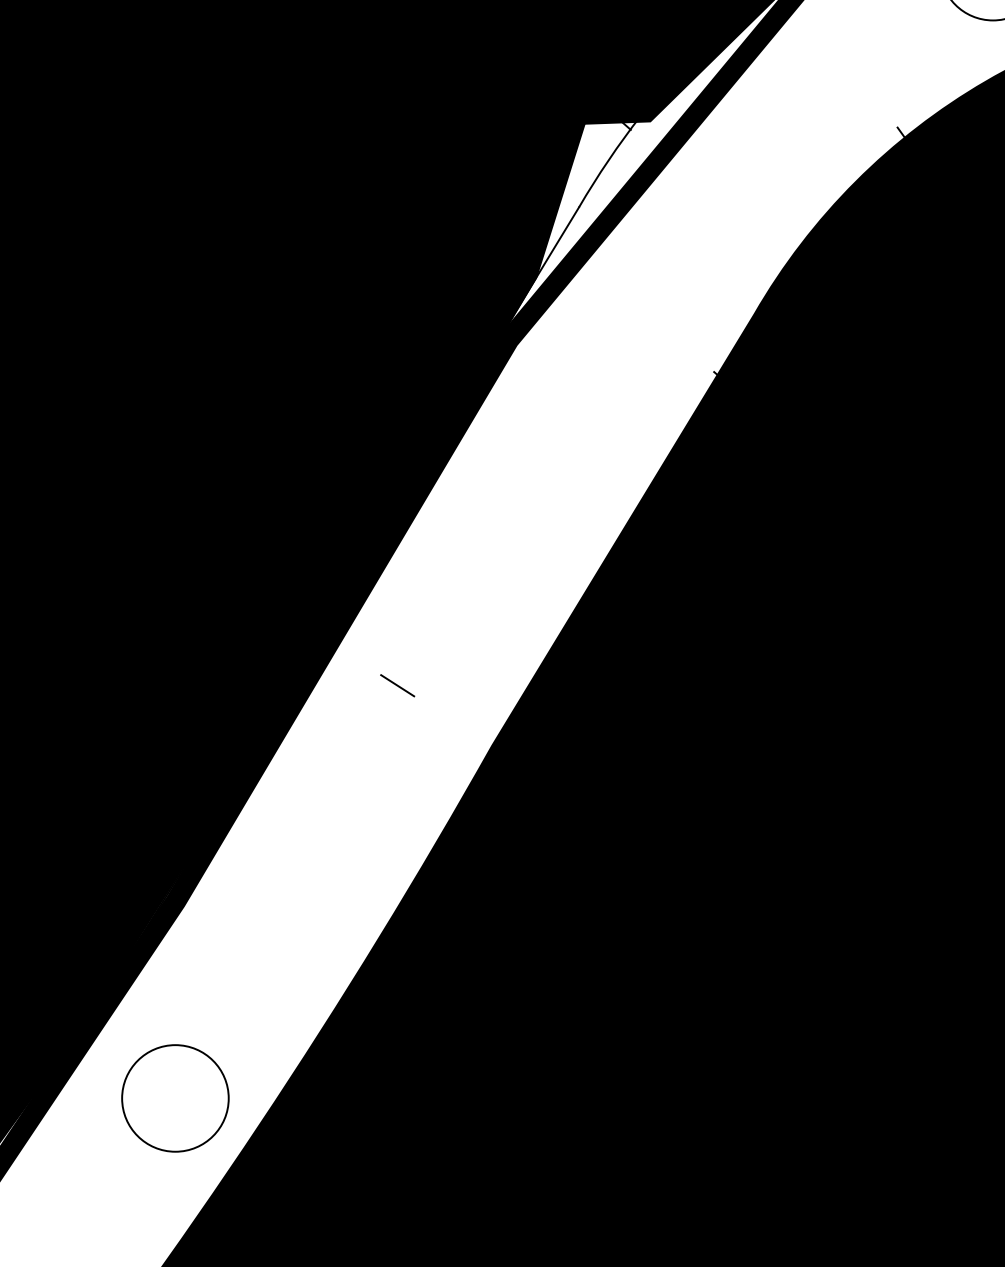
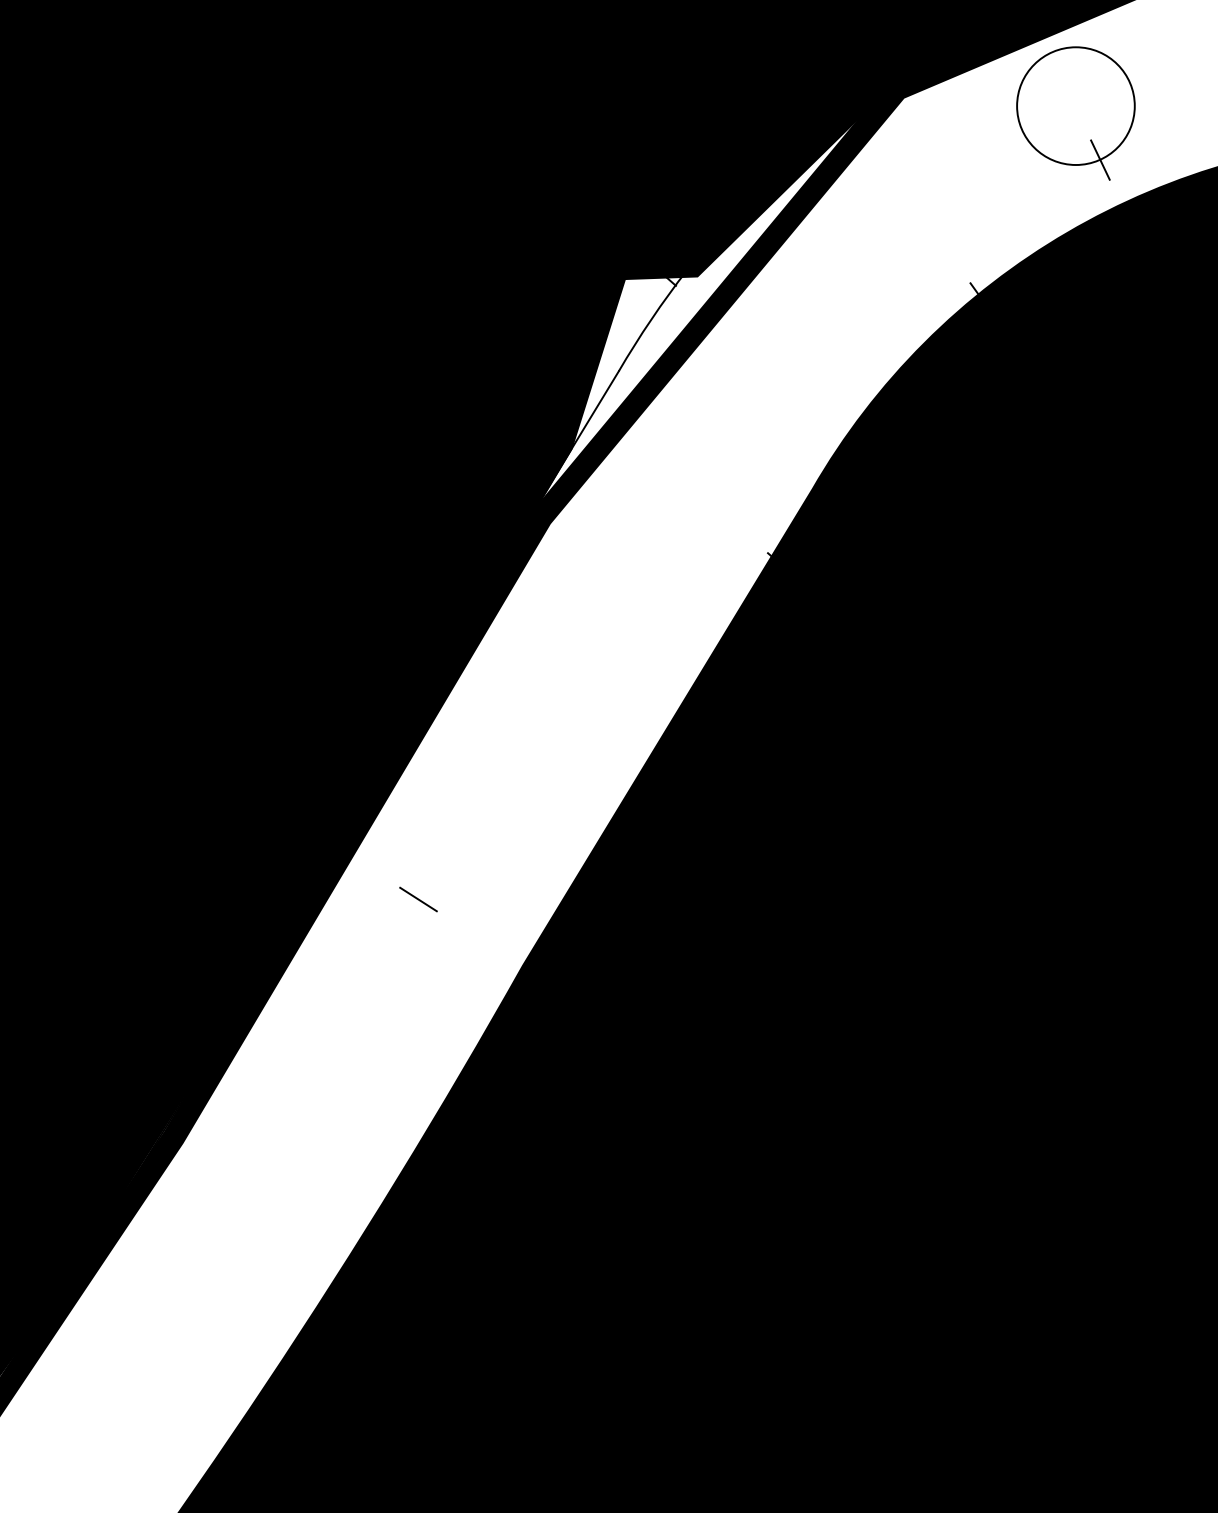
circle: (174, 1097) -> (172, 1354), removed

